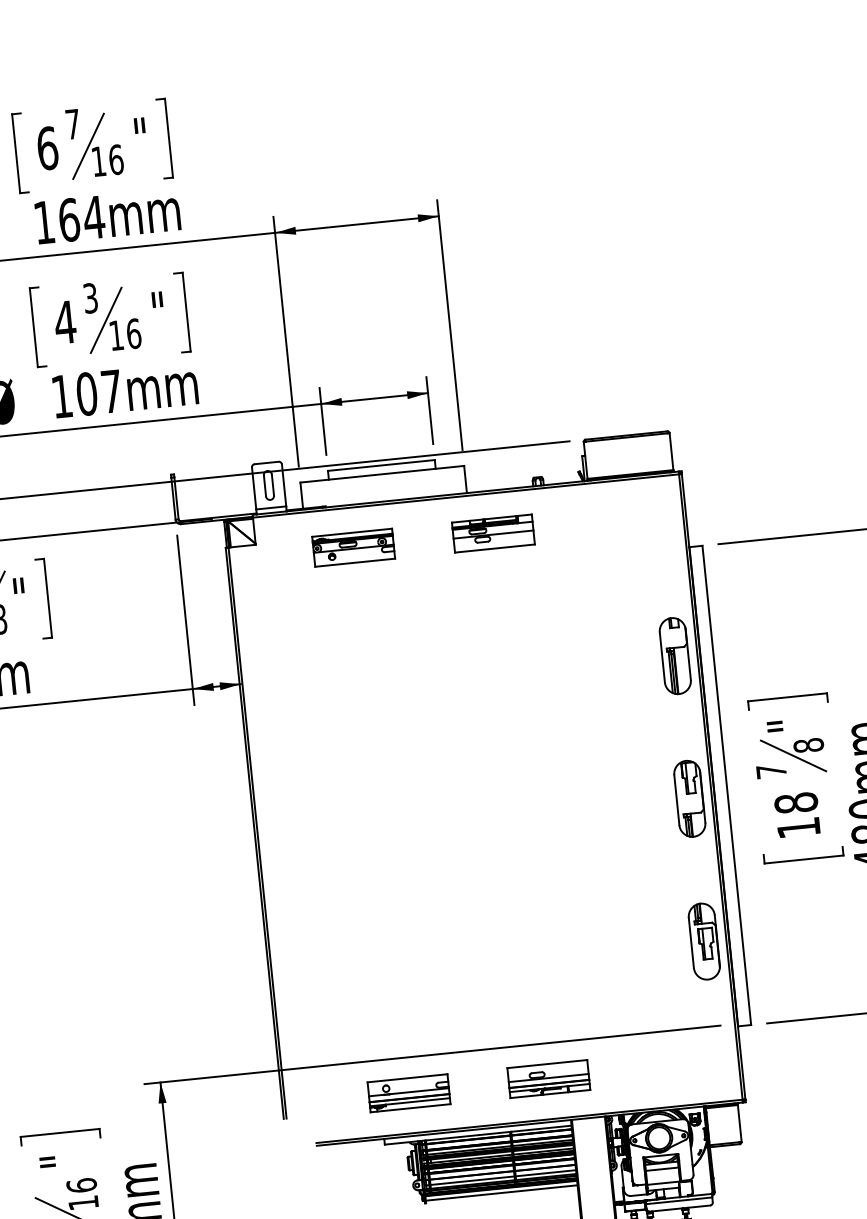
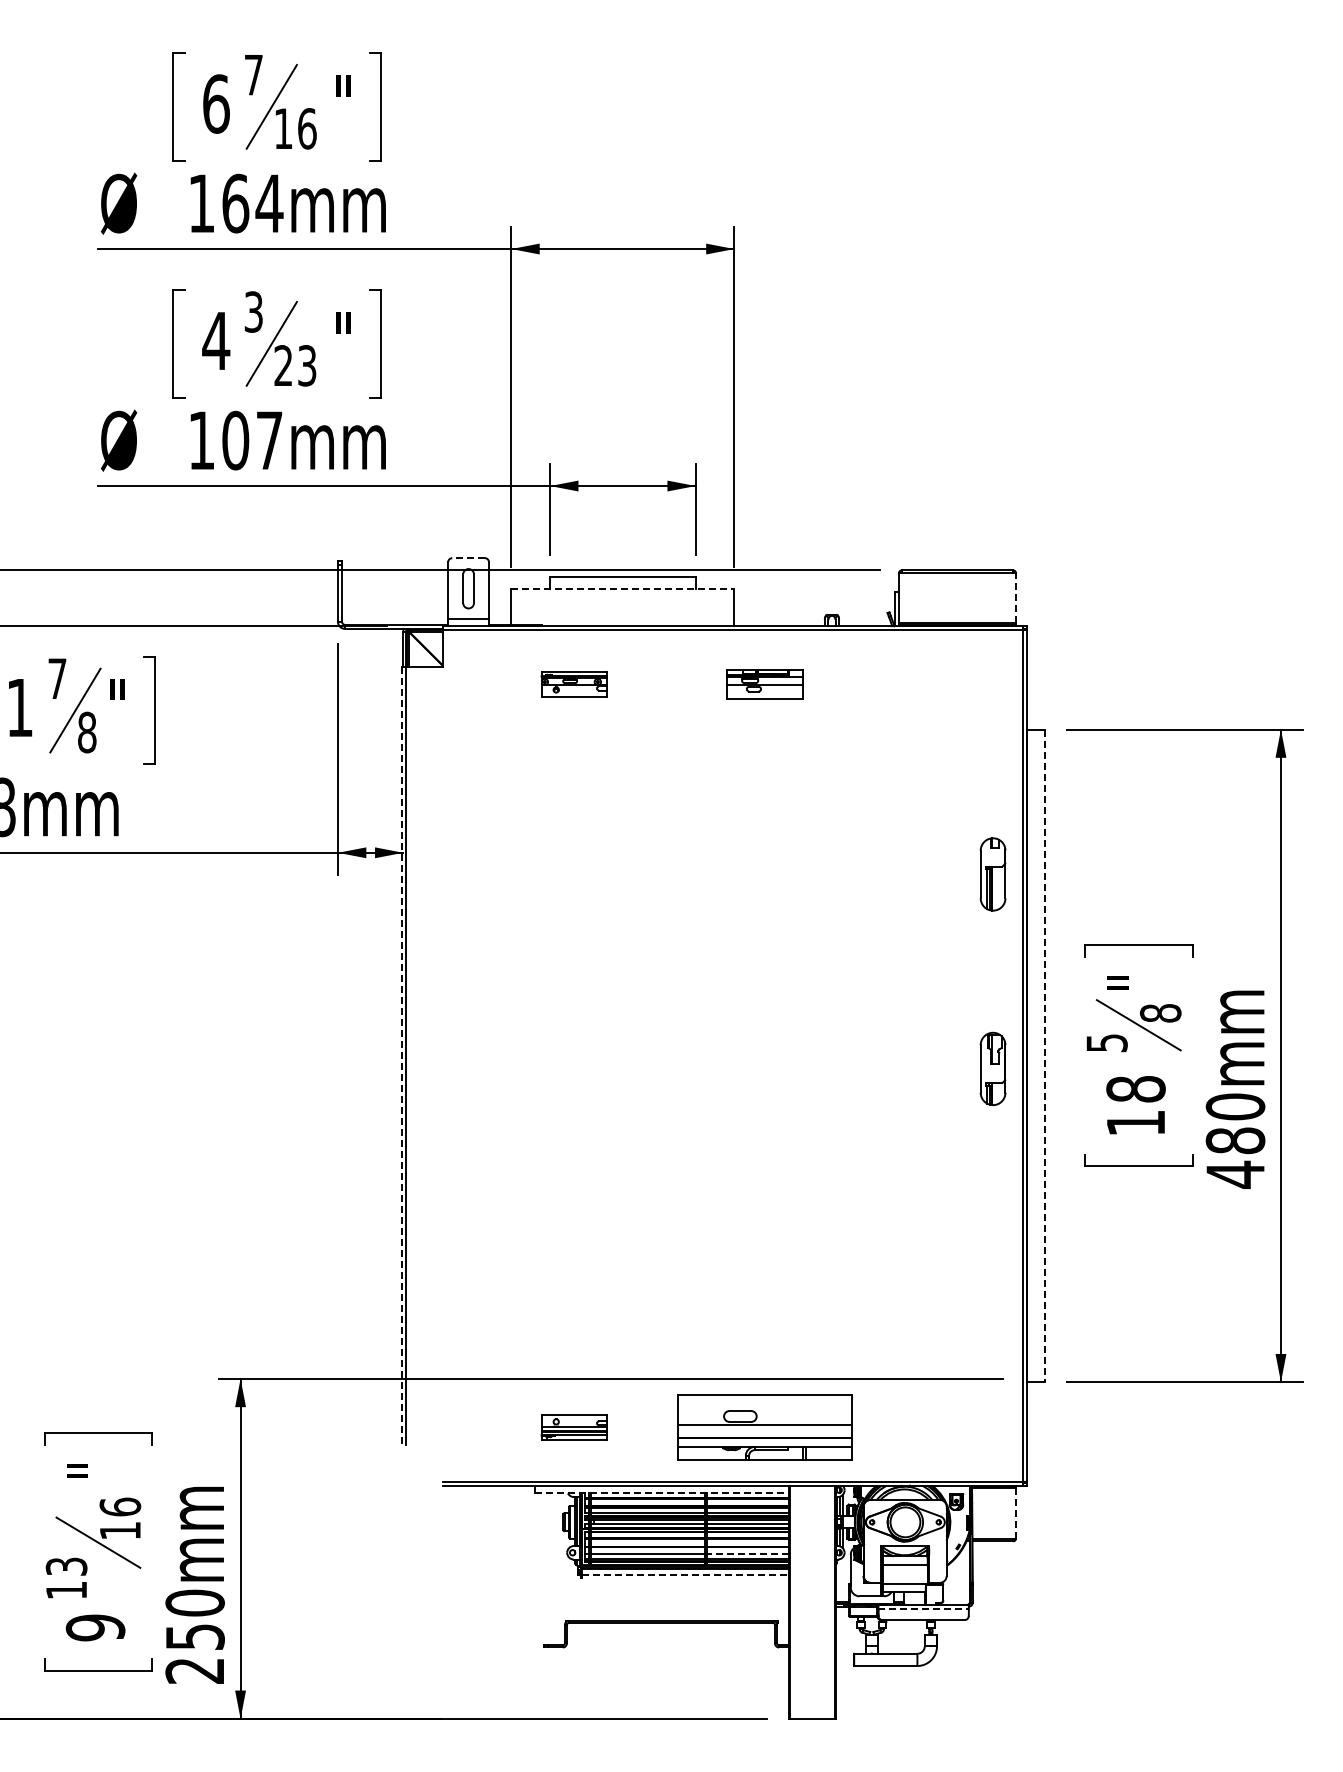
text: (125, 334) -> (295, 365), 16 -> 23
line: (671, 451) -> (1015, 597), solid -> dashed
line: (266, 463) -> (468, 558), solid -> dashed
line: (382, 474) -> (622, 589), solid -> dashed
part: (493, 533) -> (764, 684), size x0.7
part: (353, 547) -> (574, 684), size x0.6
part: (674, 656) -> (992, 874), size x0.7
text: (771, 771) -> (1106, 1043), 7 -> 5
line: (726, 785) -> (1044, 1056), solid -> dashed
part: (689, 798) -> (992, 1068), size x0.7
line: (254, 833) -> (401, 1055), solid -> dashed
part: (703, 941) -> (992, 1262), removed
part: (548, 1079) -> (764, 1427), size x1.6
part: (409, 1093) -> (574, 1427), size x0.6
line: (739, 1123) -> (1015, 1513), solid -> dashed
line: (478, 1135) -> (662, 1493), solid -> dashed
line: (545, 1173) -> (747, 1554), solid -> dashed
line: (502, 1192) -> (686, 1574), solid -> dashed
line: (679, 1200) -> (924, 1609), solid -> dashed

